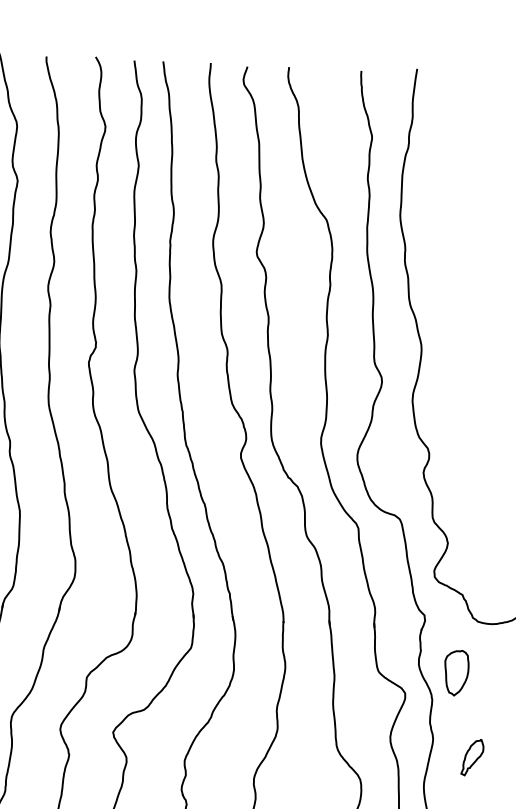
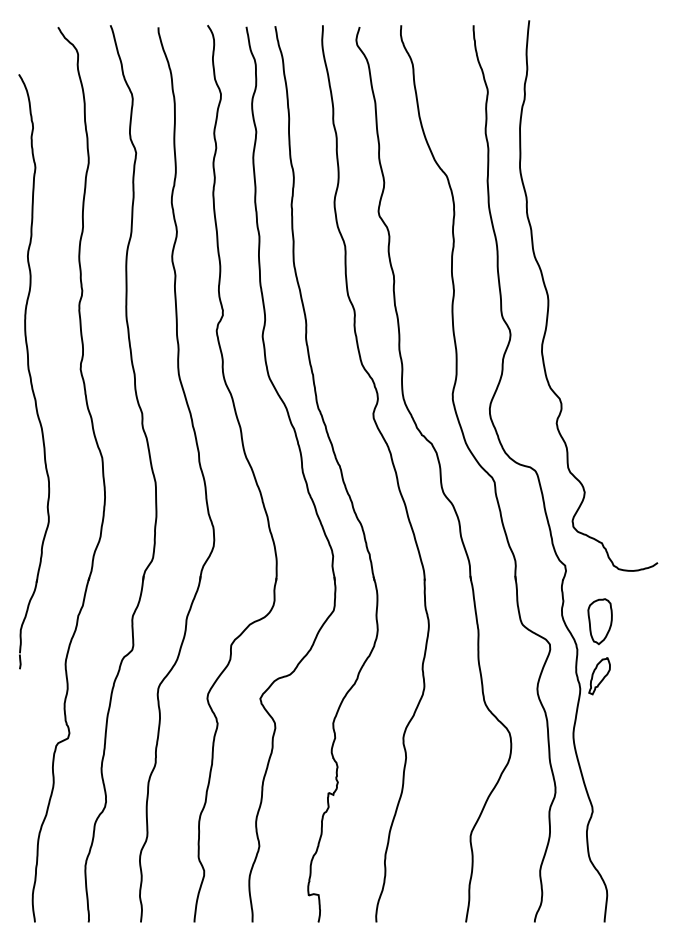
part: (472, 757) -> (599, 676), moved

